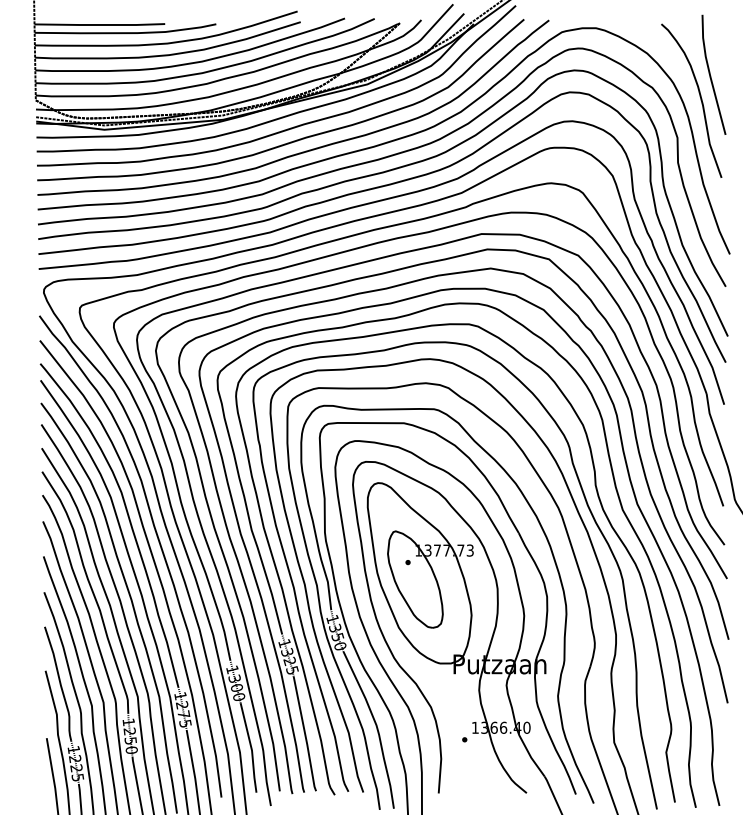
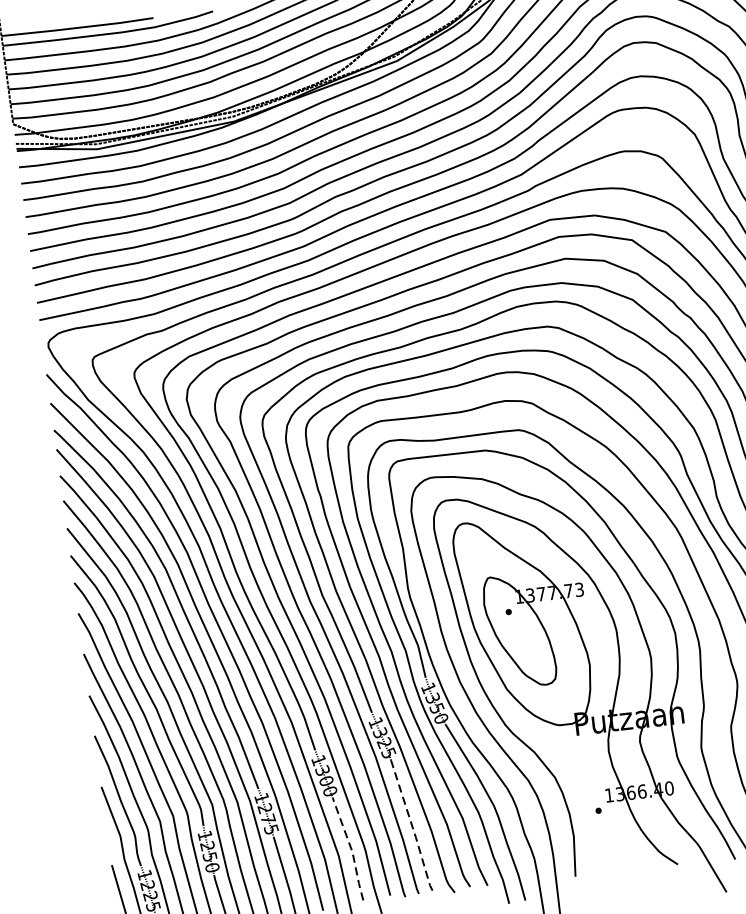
line: (305, 734) -> (412, 826), solid -> dashed
line: (251, 748) -> (351, 849), solid -> dashed

